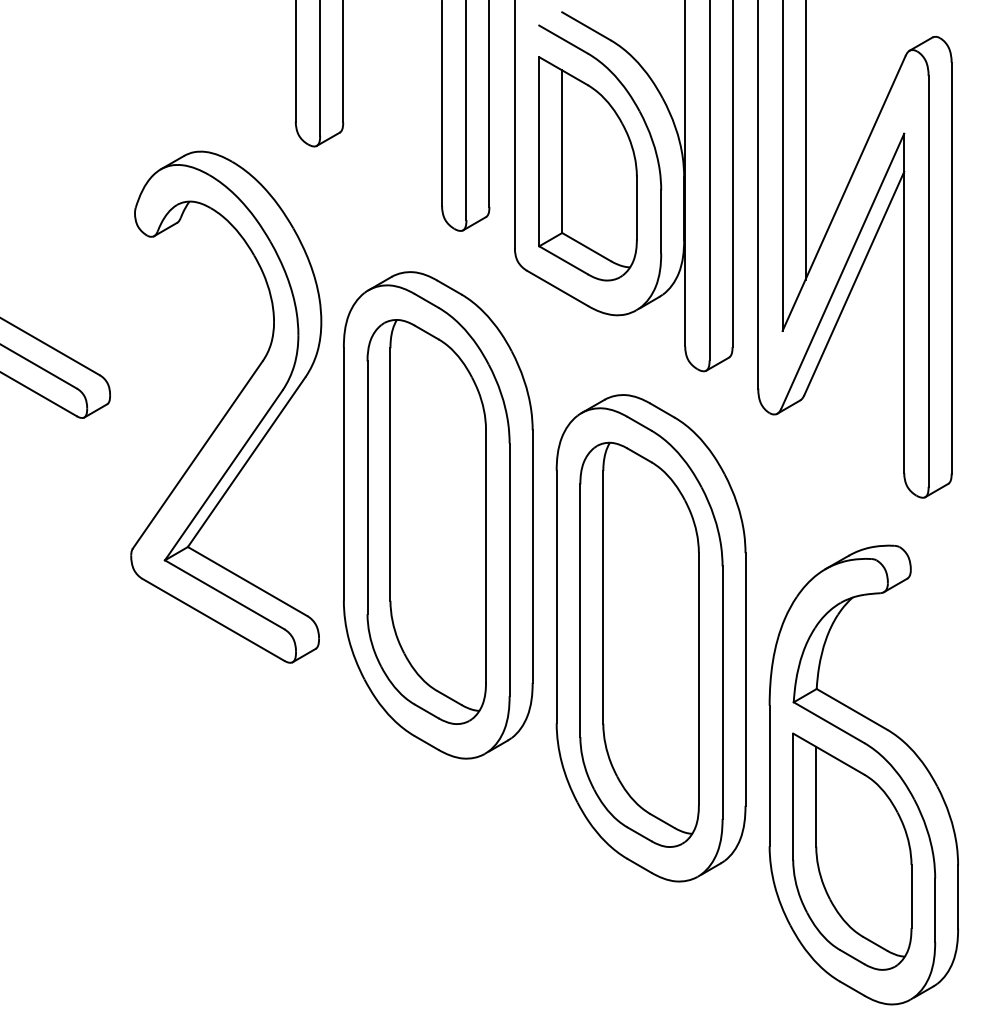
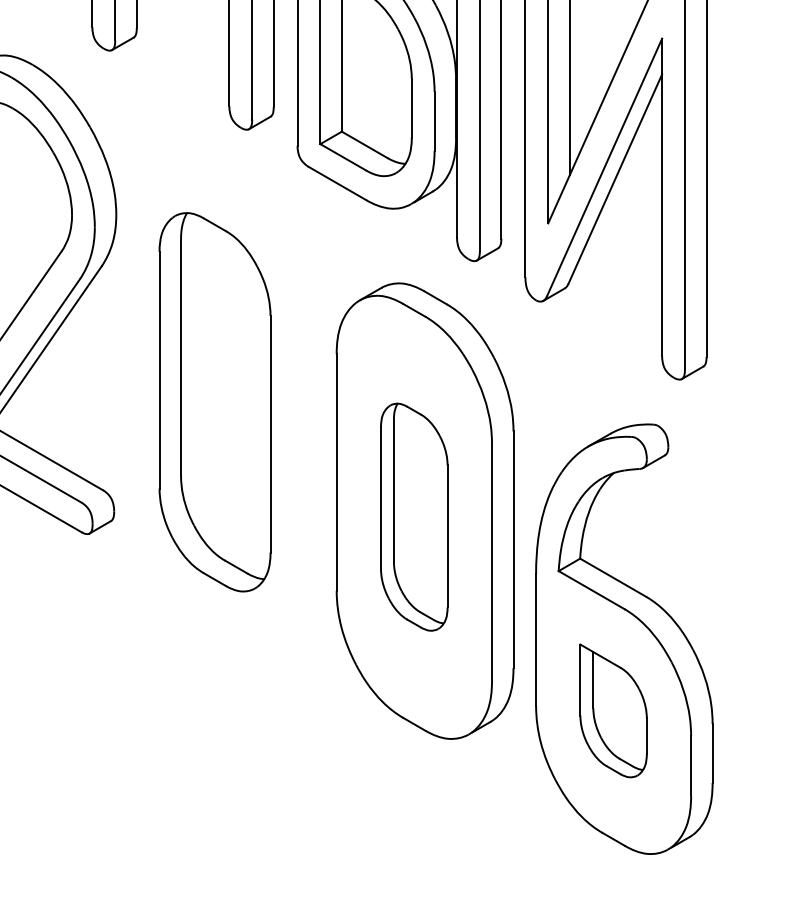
part: (438, 515) -> (226, 396), removed
part: (639, 644) -> (414, 516), size x0.6
part: (852, 851) -> (613, 710), size x0.6

